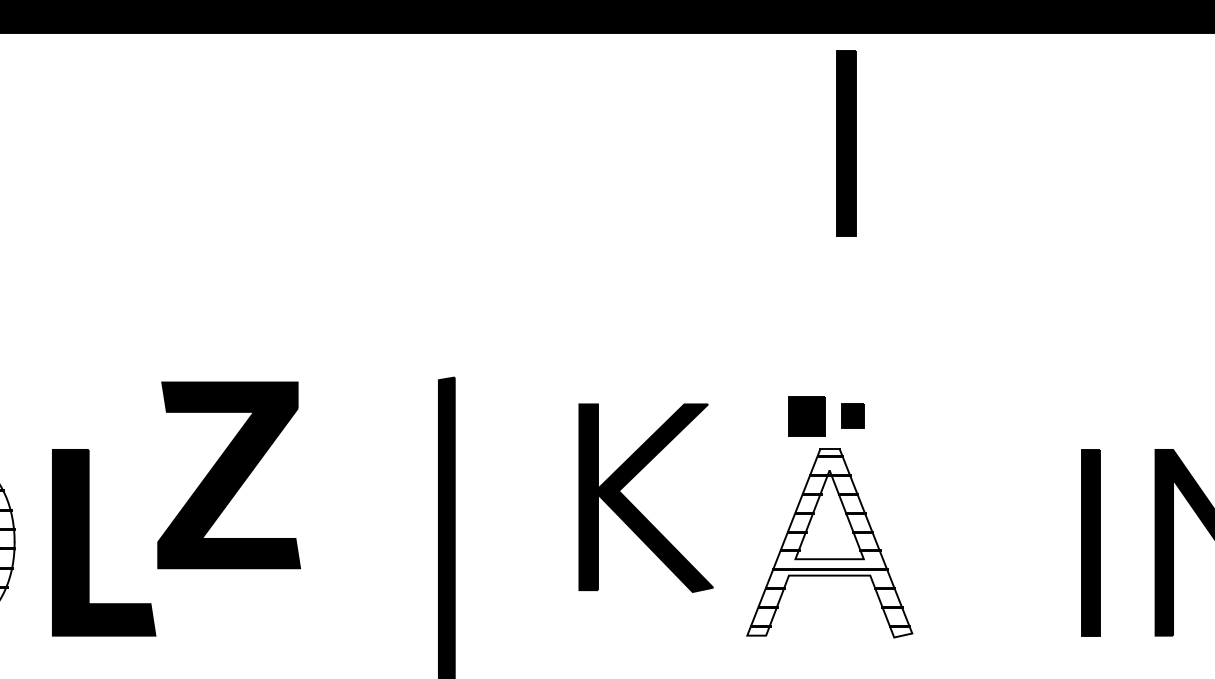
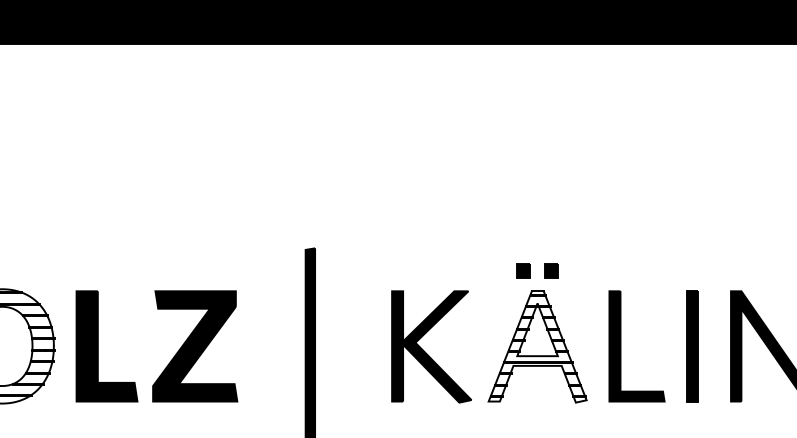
part: (846, 143) -> (547, 109), removed
part: (805, 414) -> (523, 270), size x0.62
part: (229, 475) -> (195, 346), moved
part: (635, 505) -> (425, 351), moved
part: (971, 542) -> (621, 346), added

